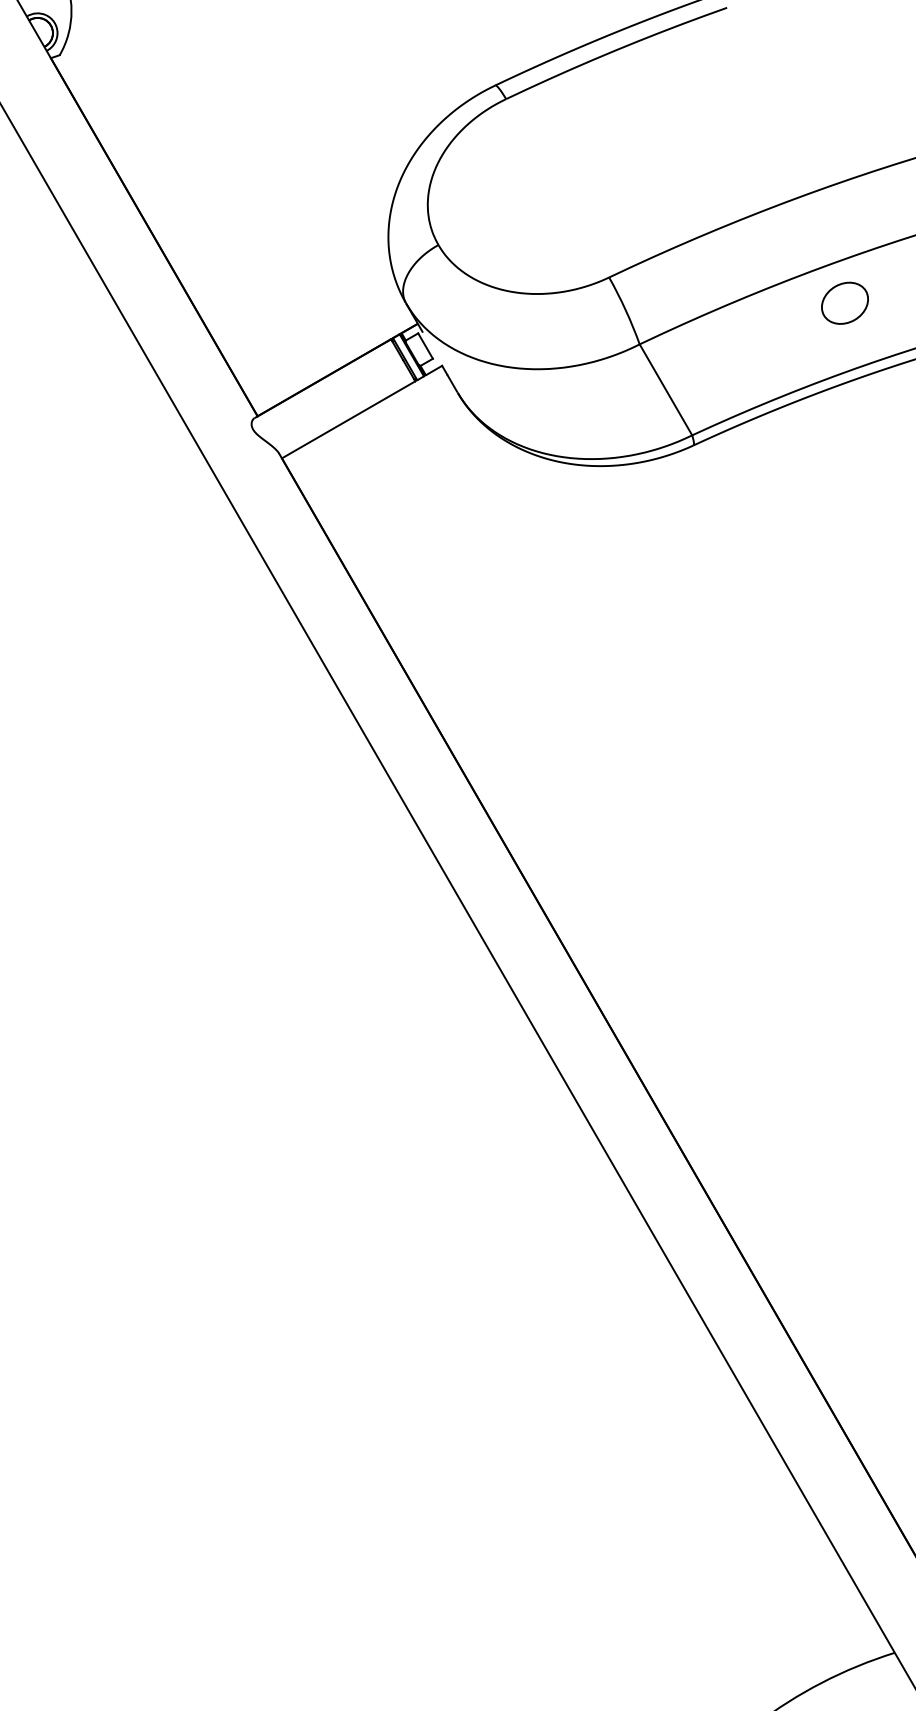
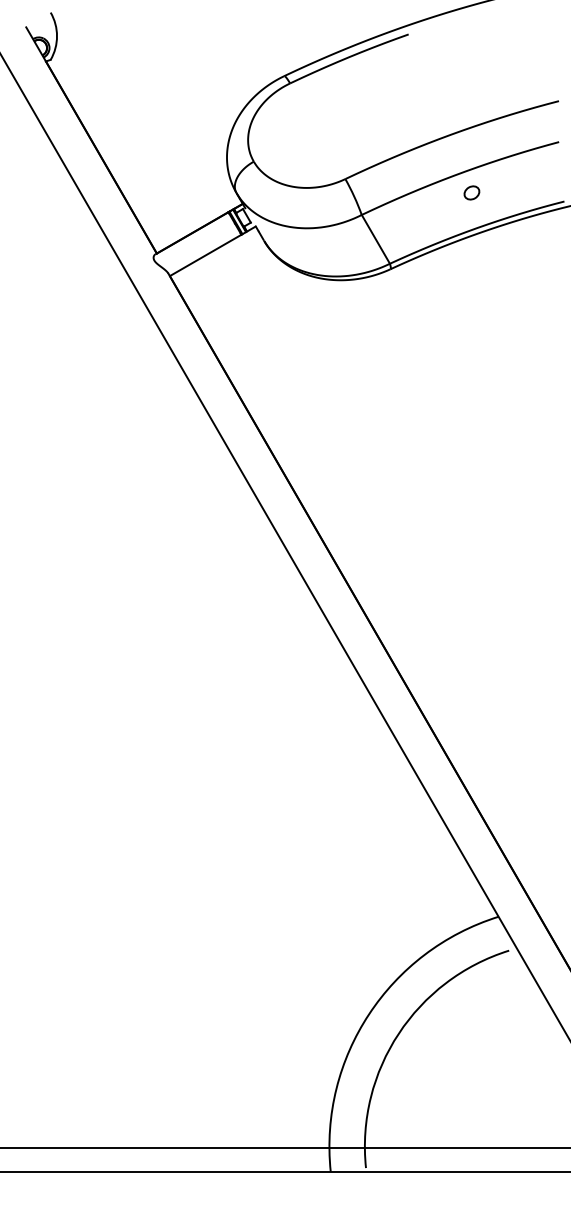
part: (844, 302) -> (471, 192), size x0.6

